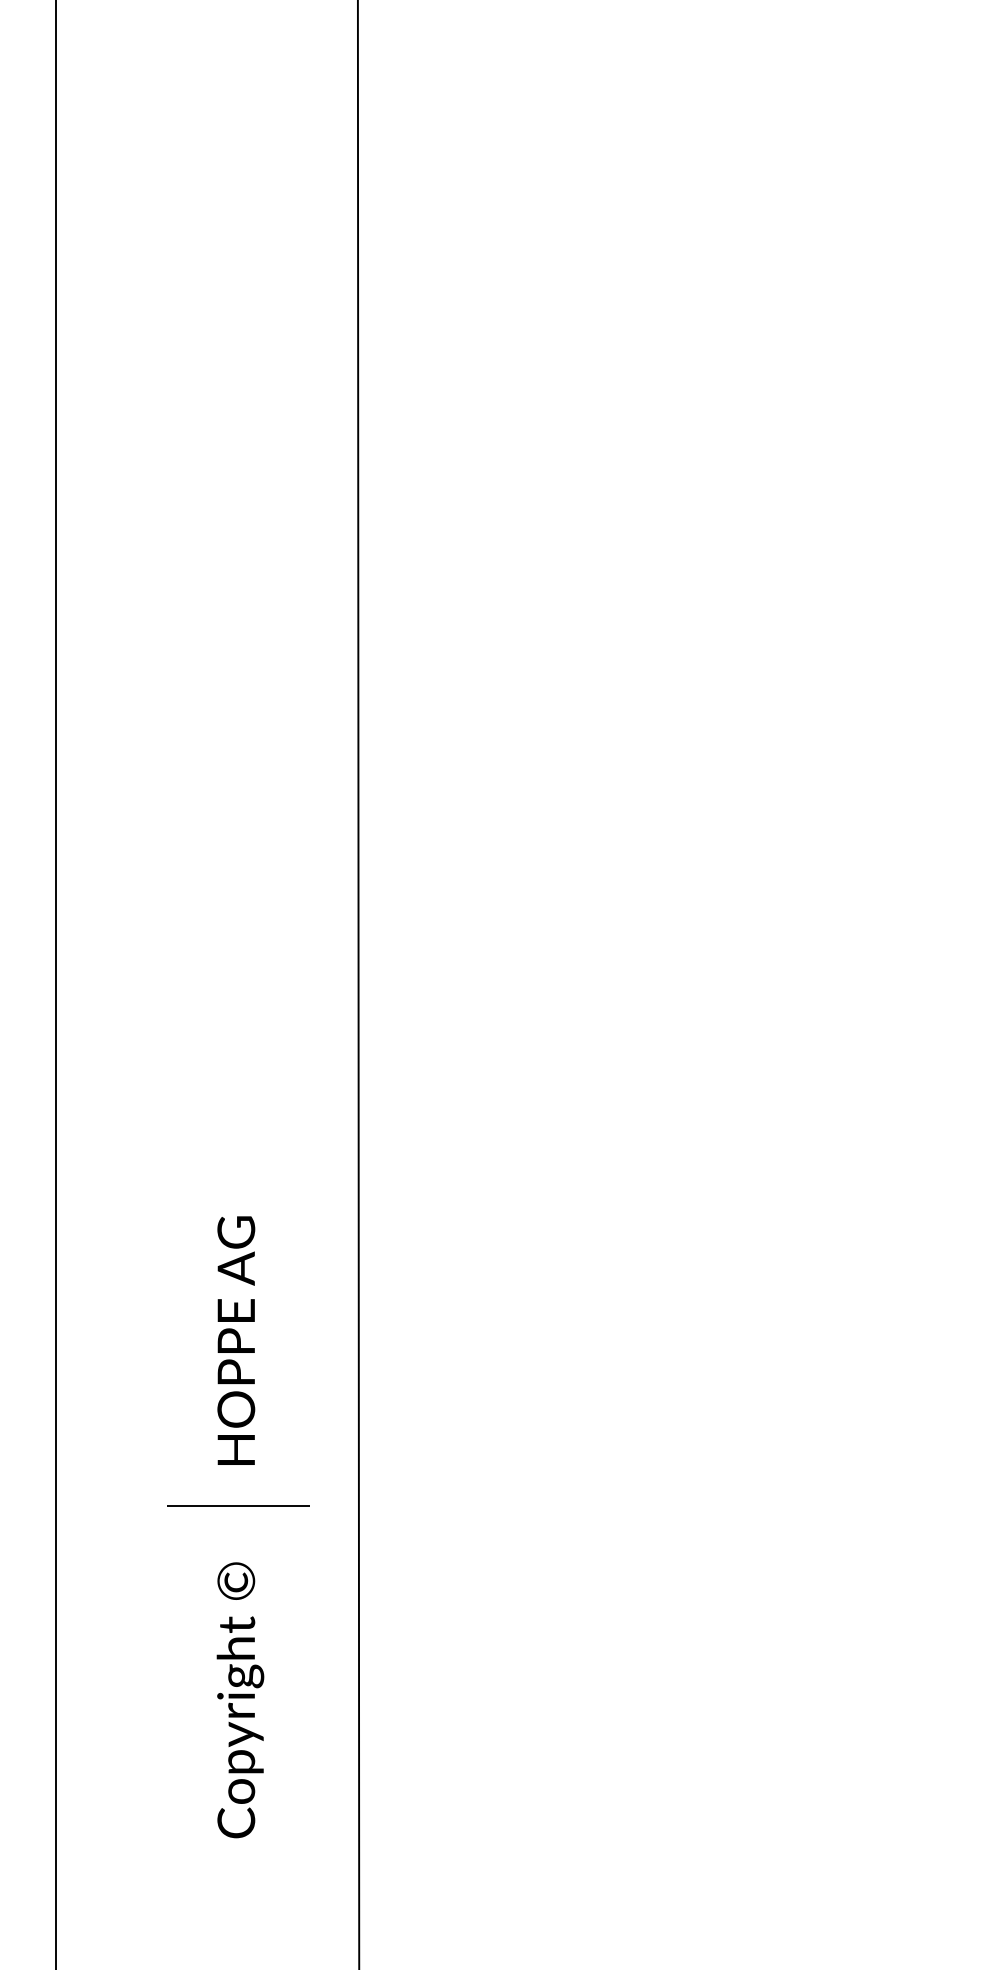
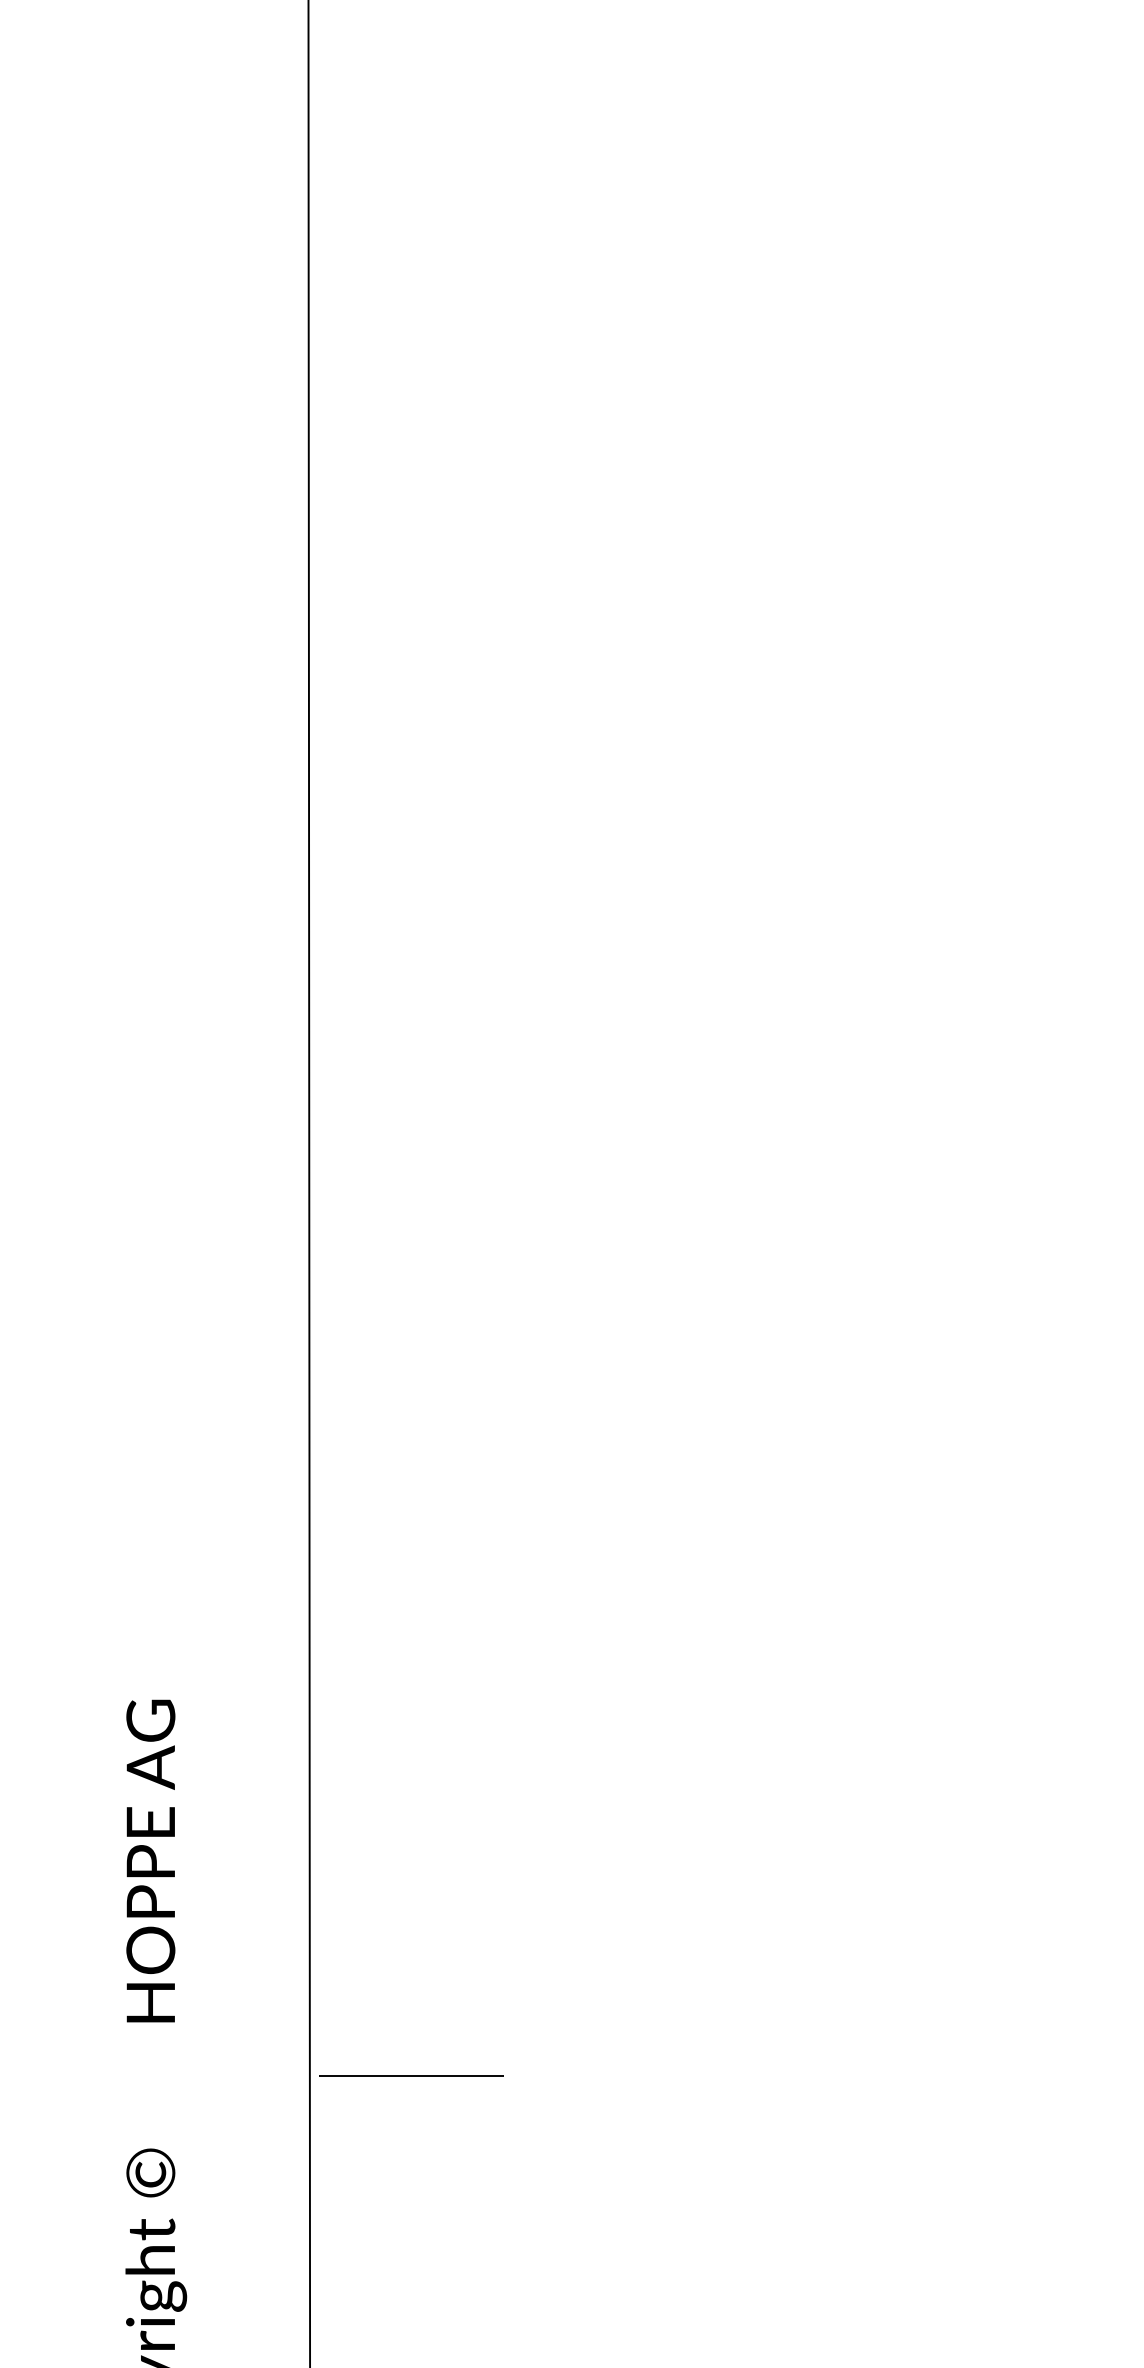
line: (238, 1505) -> (411, 2074), moved

